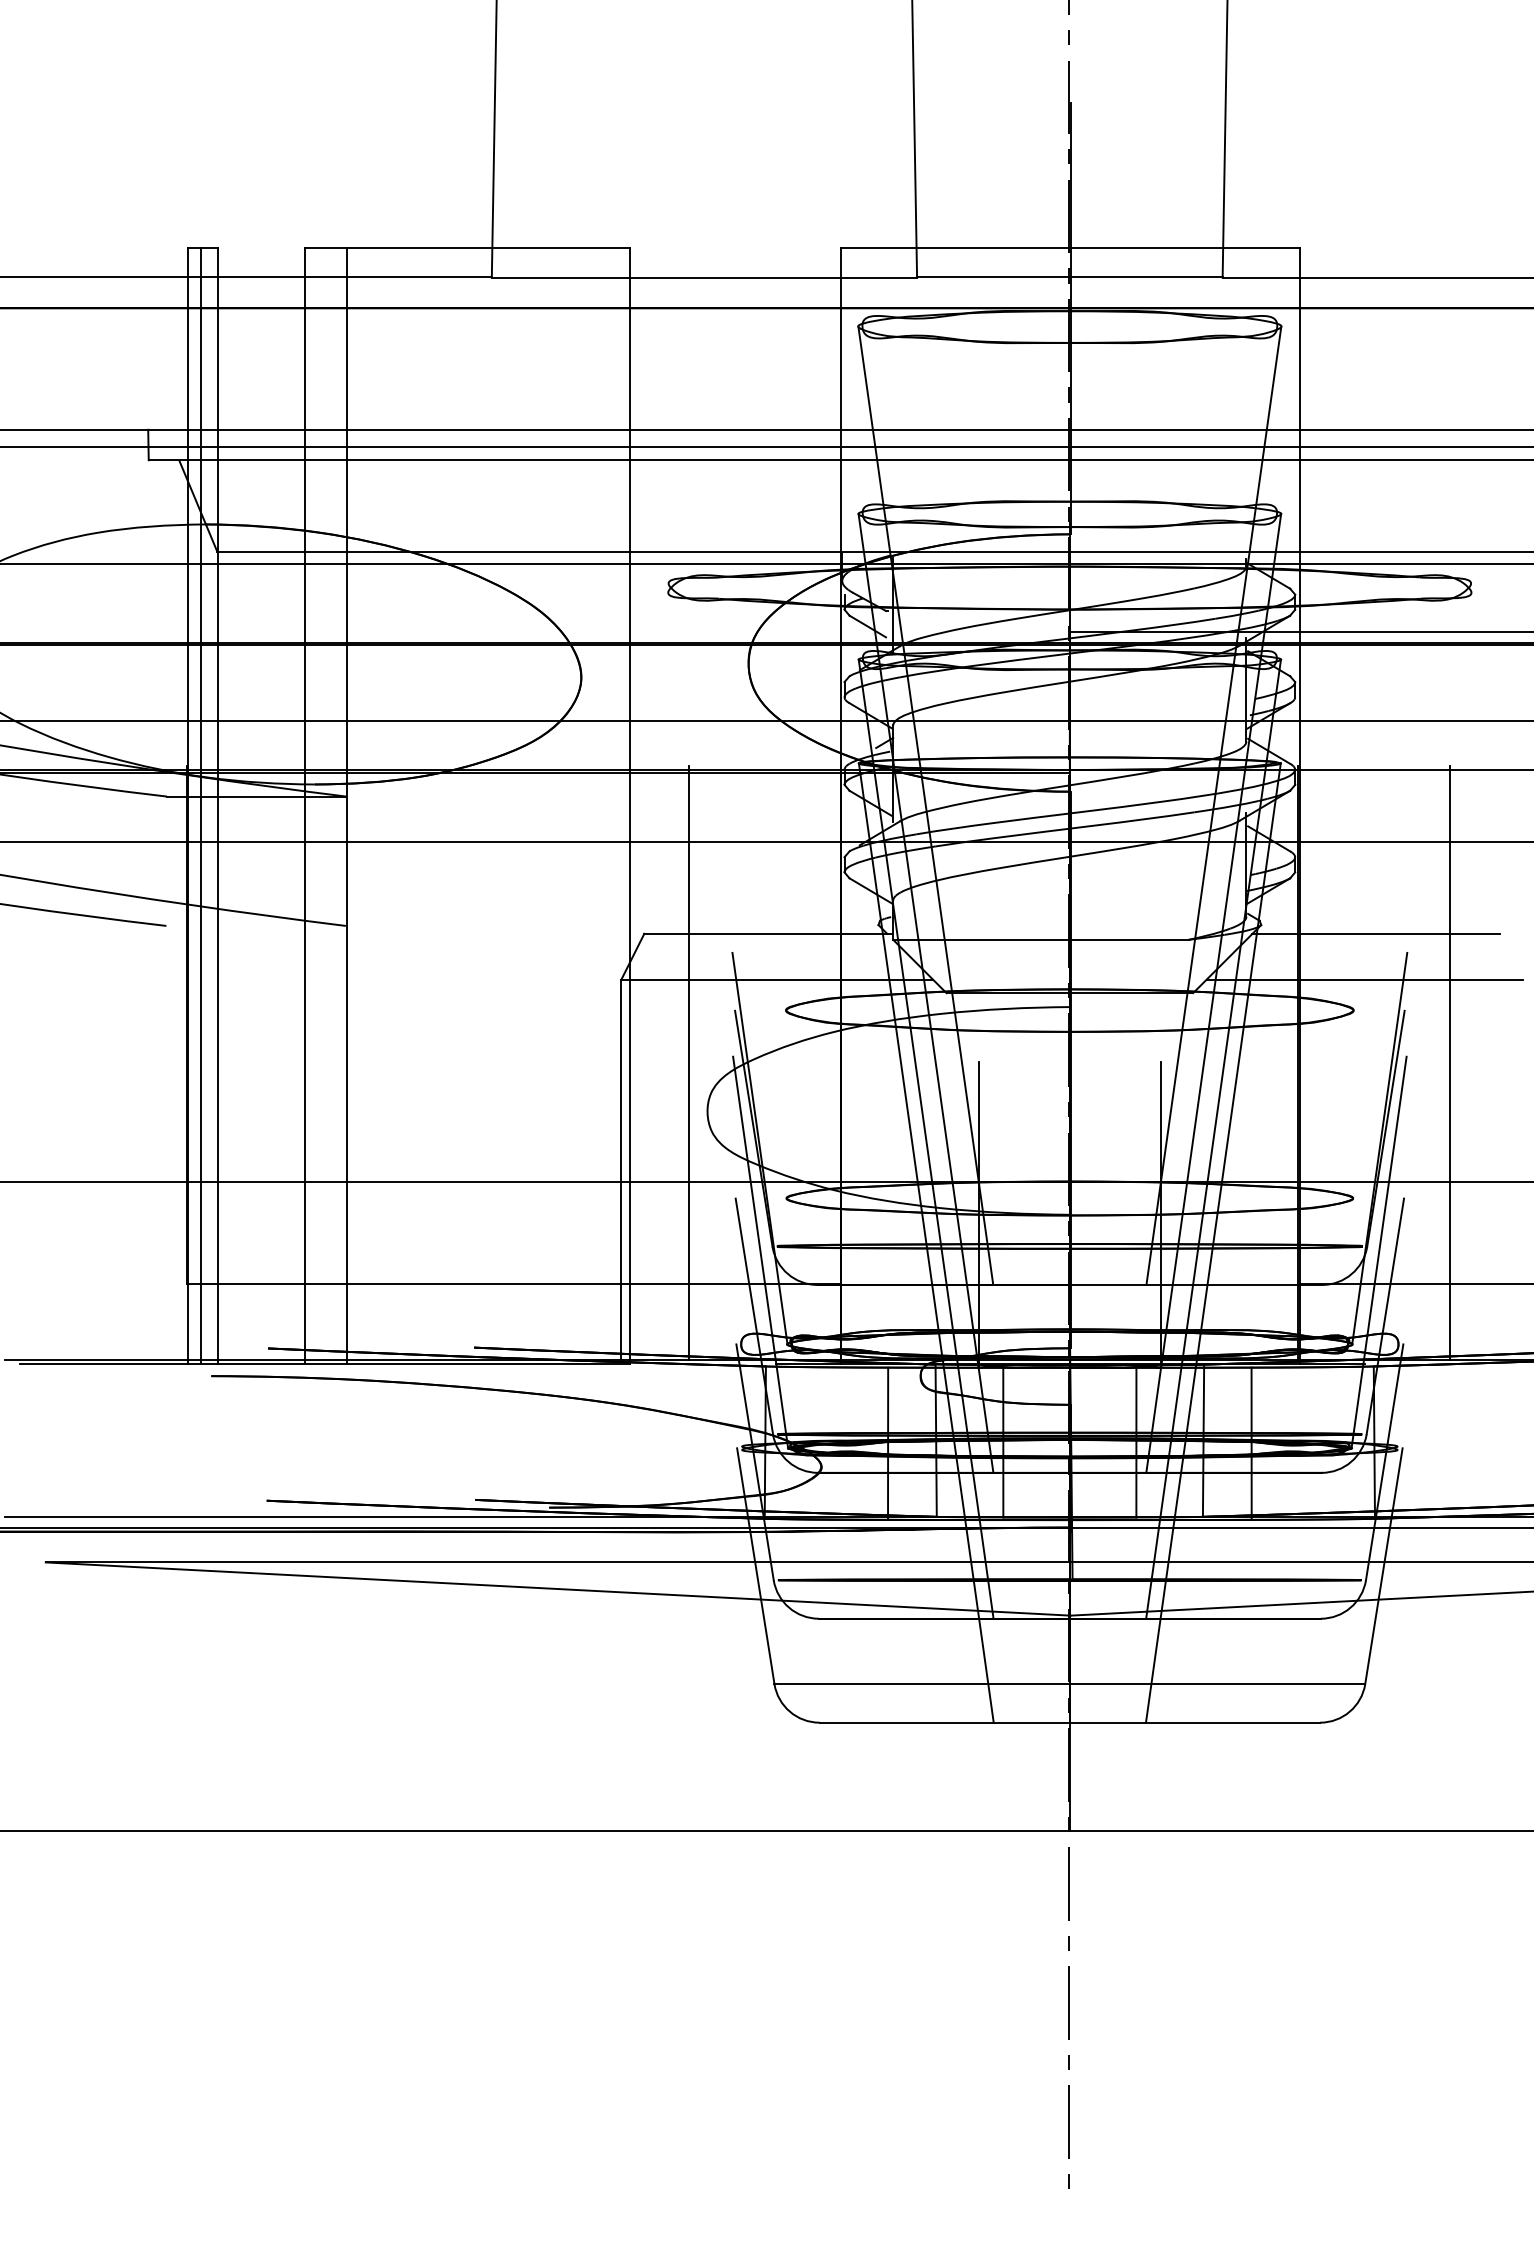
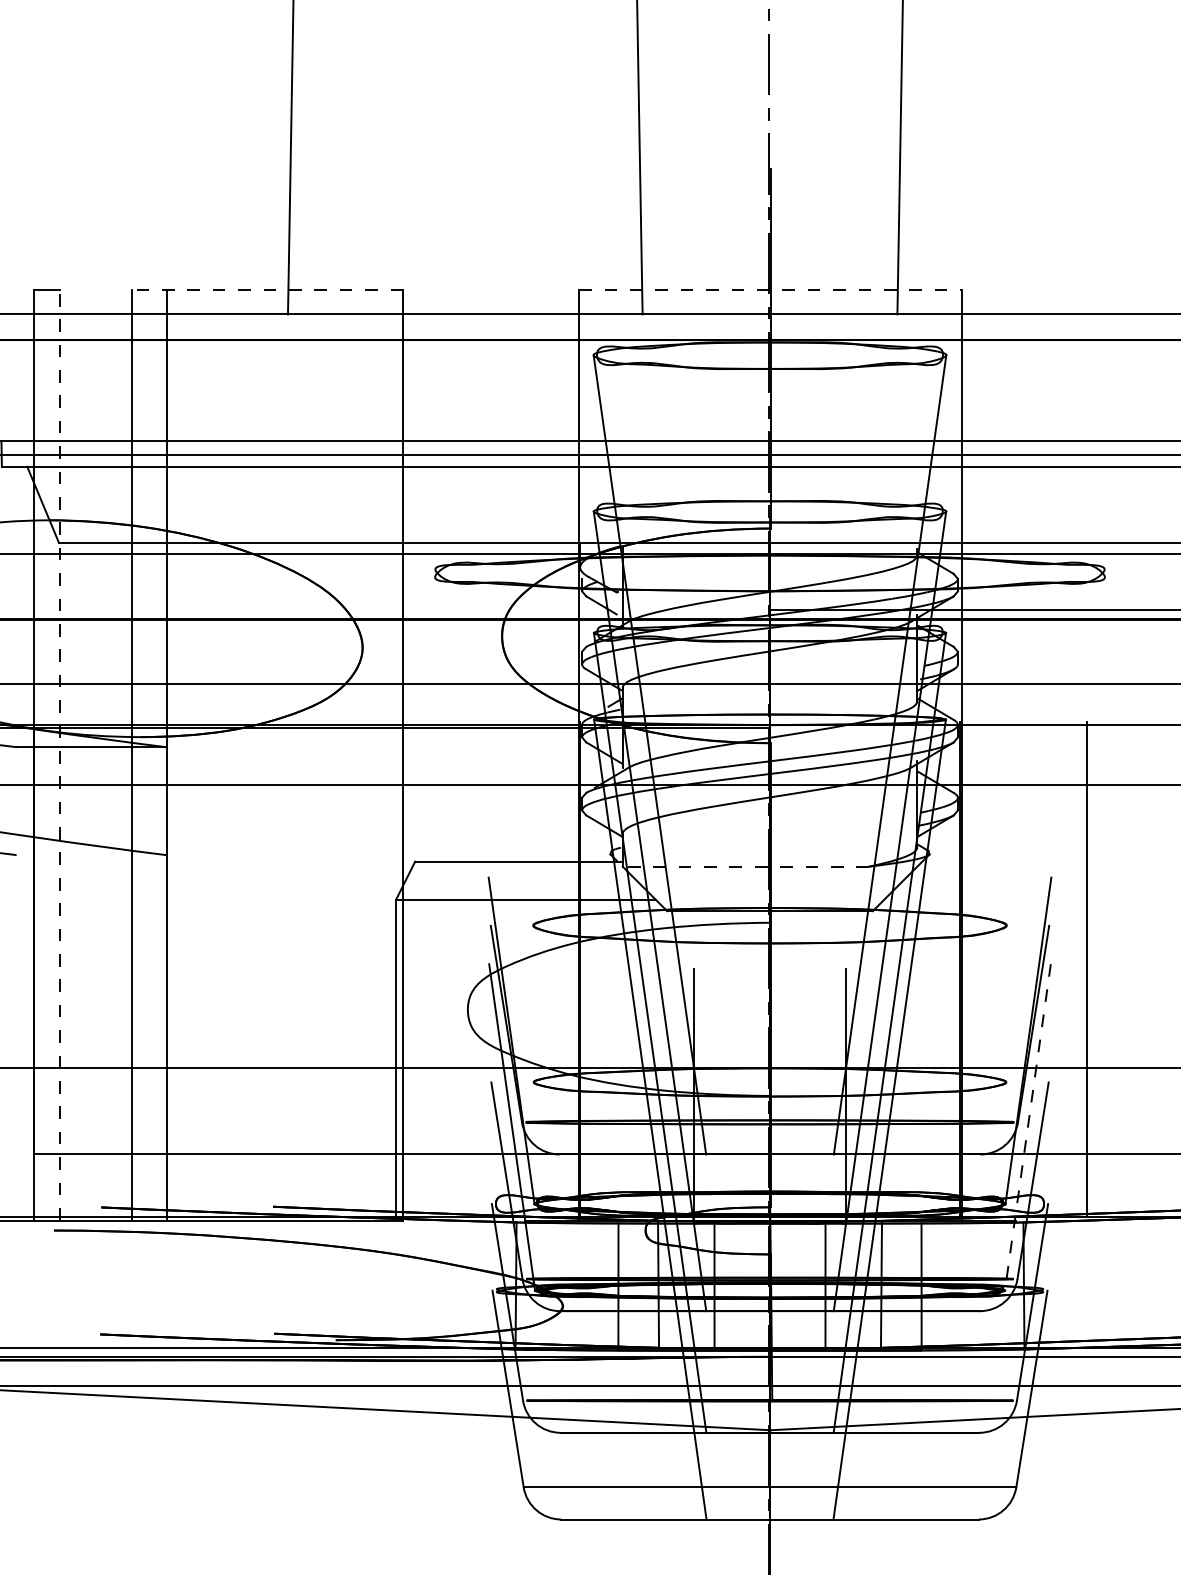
line: (467, 248) -> (267, 290), solid -> dashed
line: (1070, 248) -> (770, 290), solid -> dashed
line: (217, 805) -> (59, 754), solid -> dashed
line: (201, 806) -> (45, 755), removed
line: (1375, 933) -> (1024, 861), removed
line: (1040, 939) -> (745, 866), solid -> dashed
line: (1364, 979) -> (1015, 899), removed
line: (689, 1063) -> (452, 969), removed
line: (1379, 1252) -> (1028, 1127), solid -> dashed

